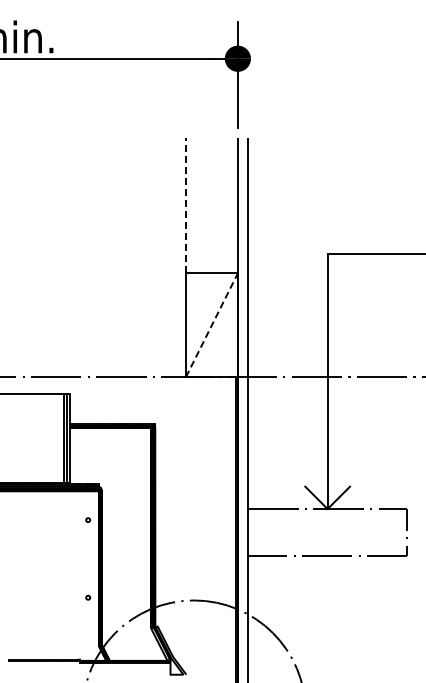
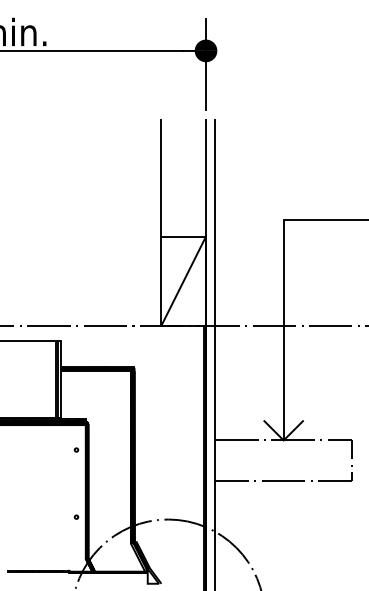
line: (186, 205) -> (161, 177), dashed -> solid
line: (212, 324) -> (184, 280), dashed -> solid

